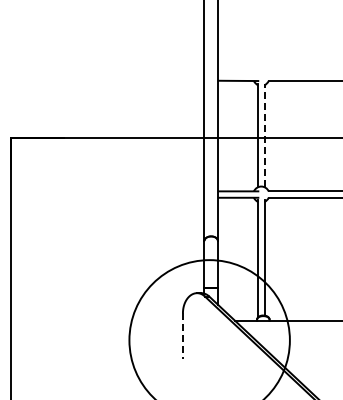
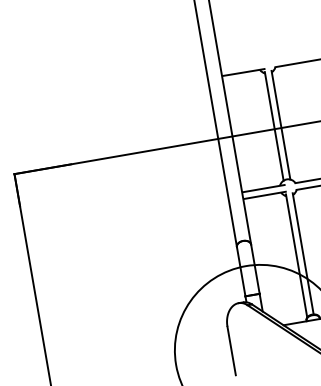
line: (264, 135) -> (280, 125), dashed -> solid
line: (182, 336) -> (231, 351), dashed -> solid

